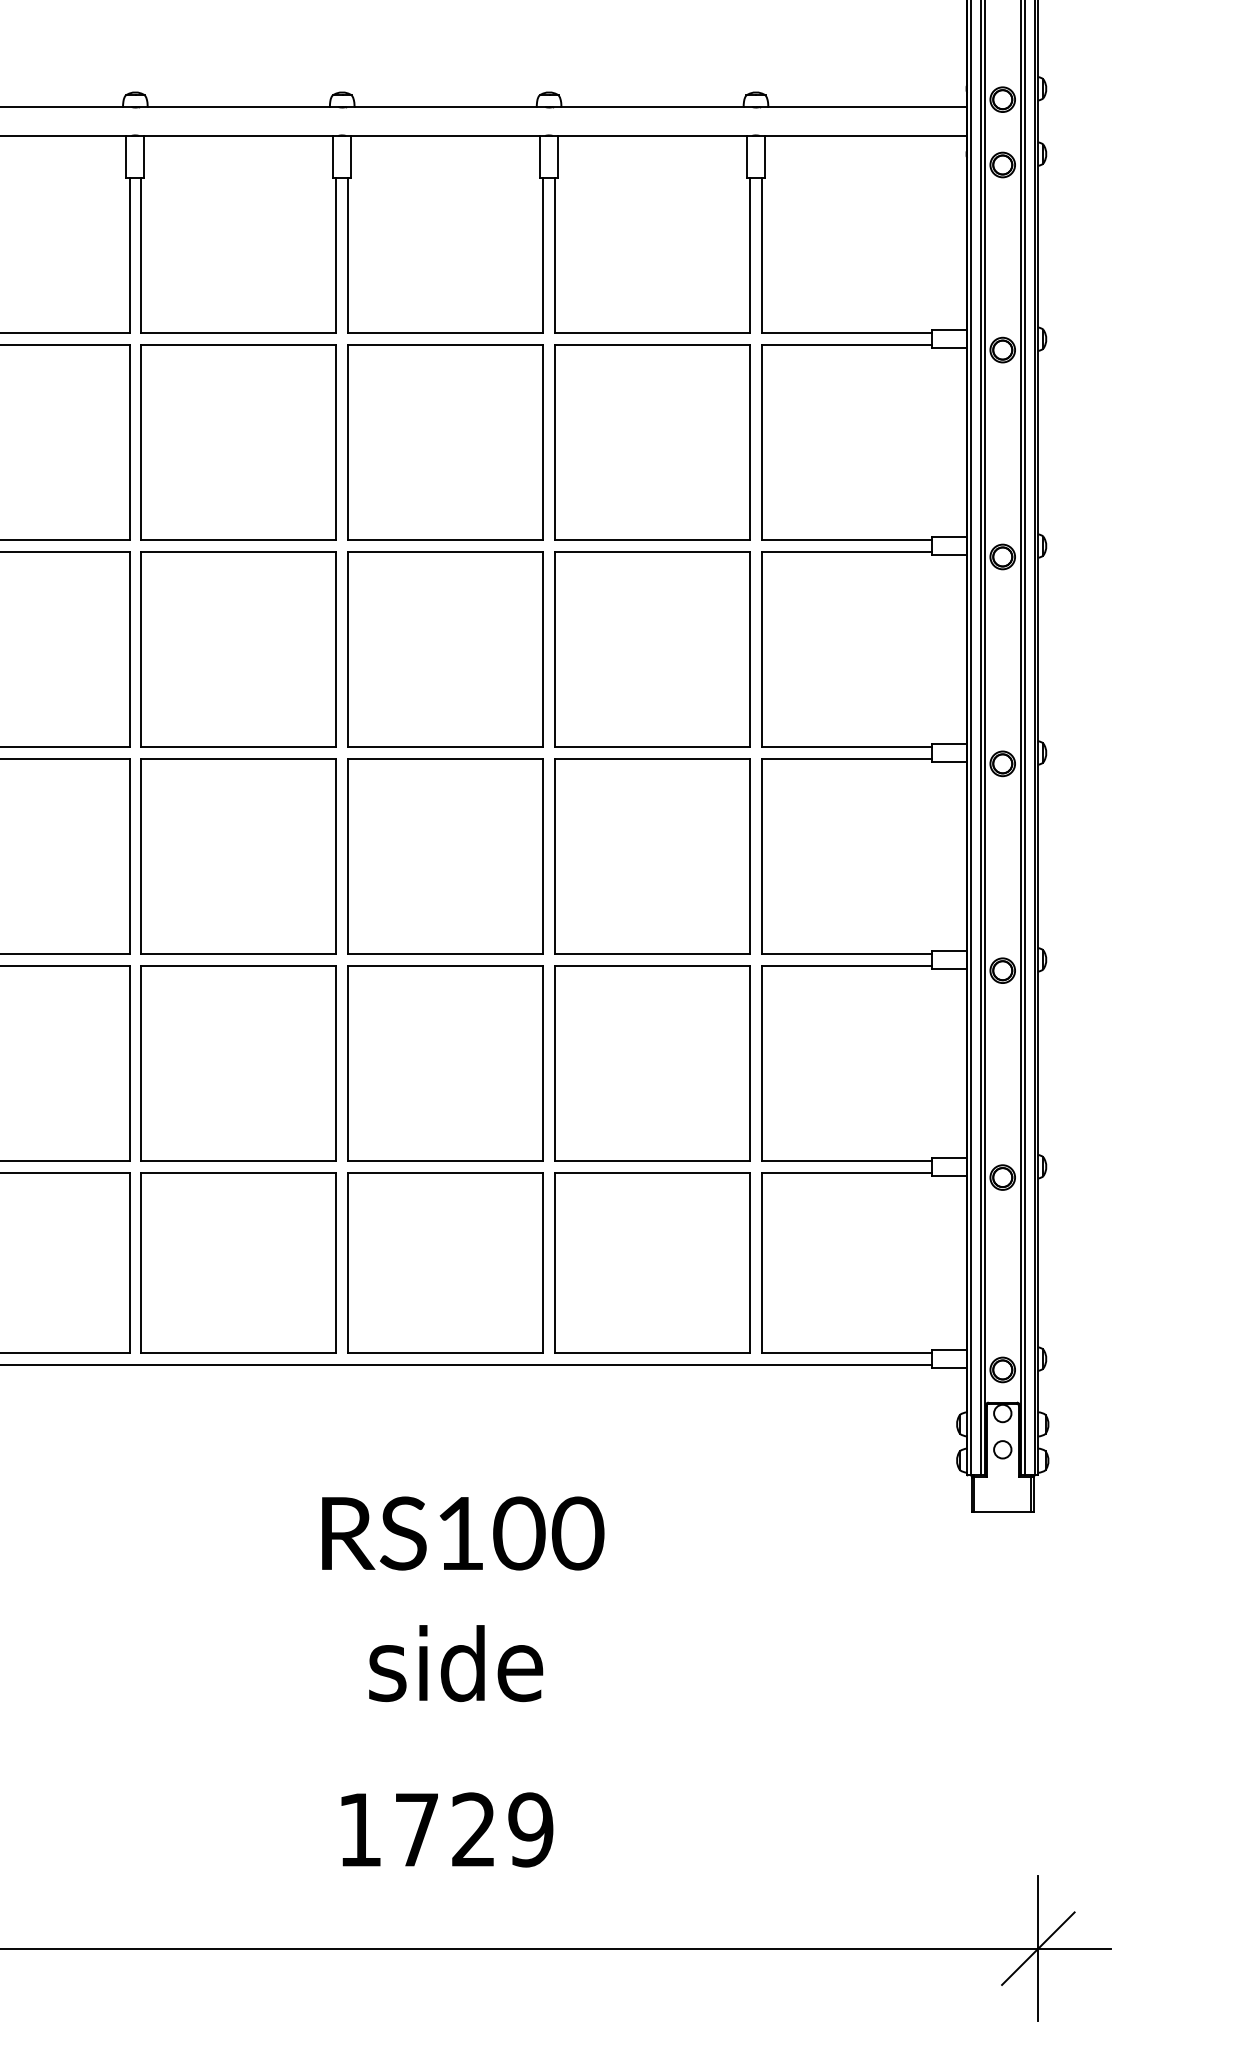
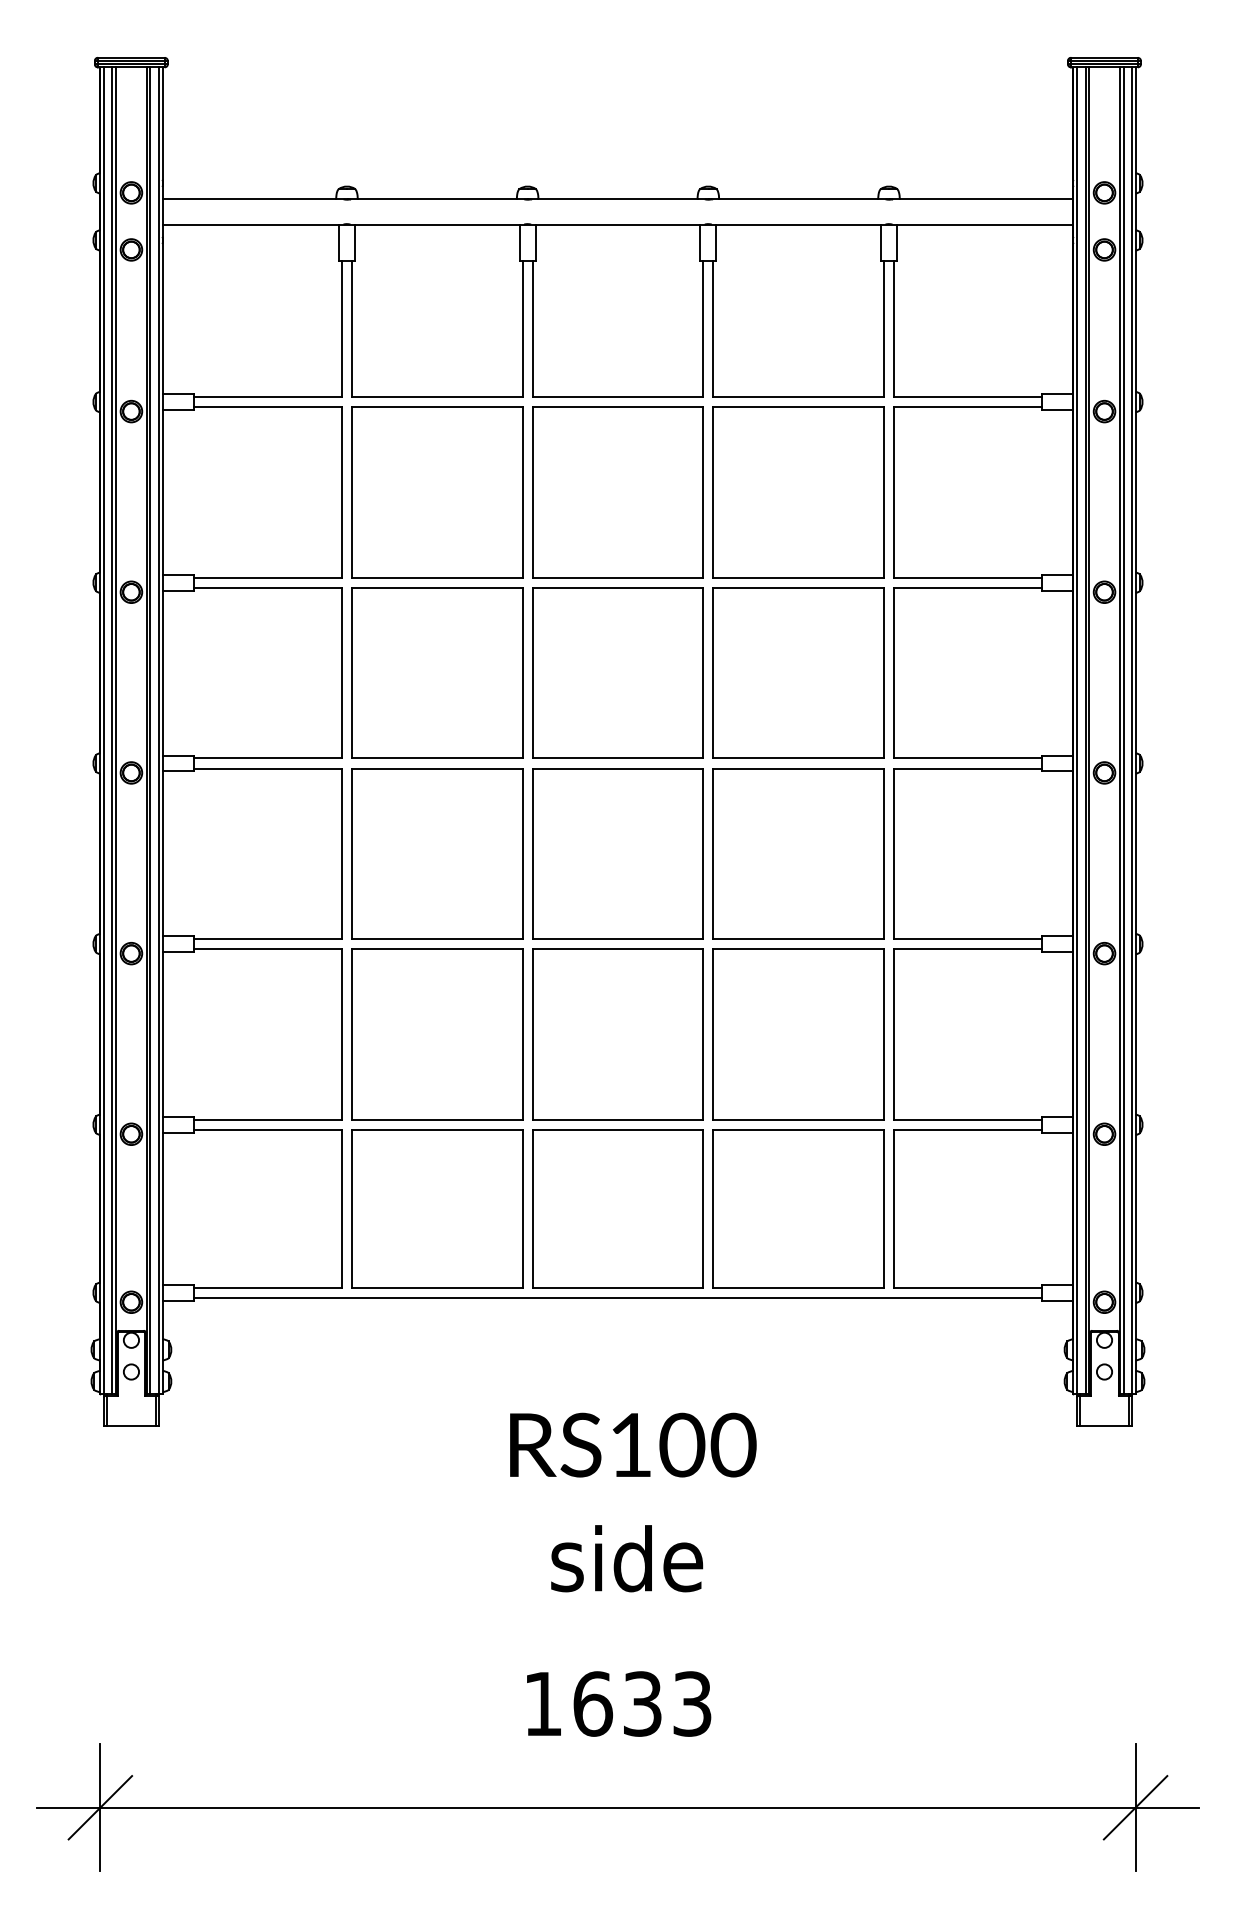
text: (473, 1829) -> (642, 1703), 1729 -> 1633

